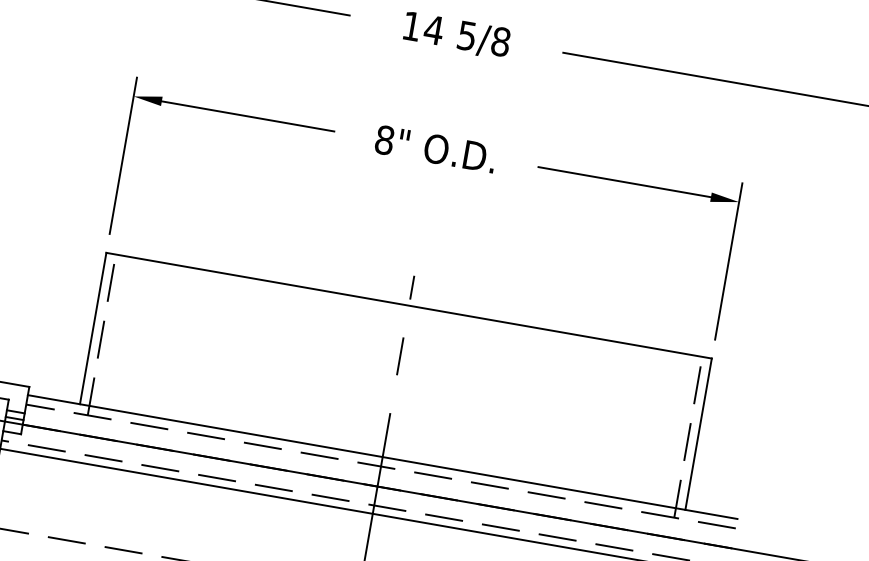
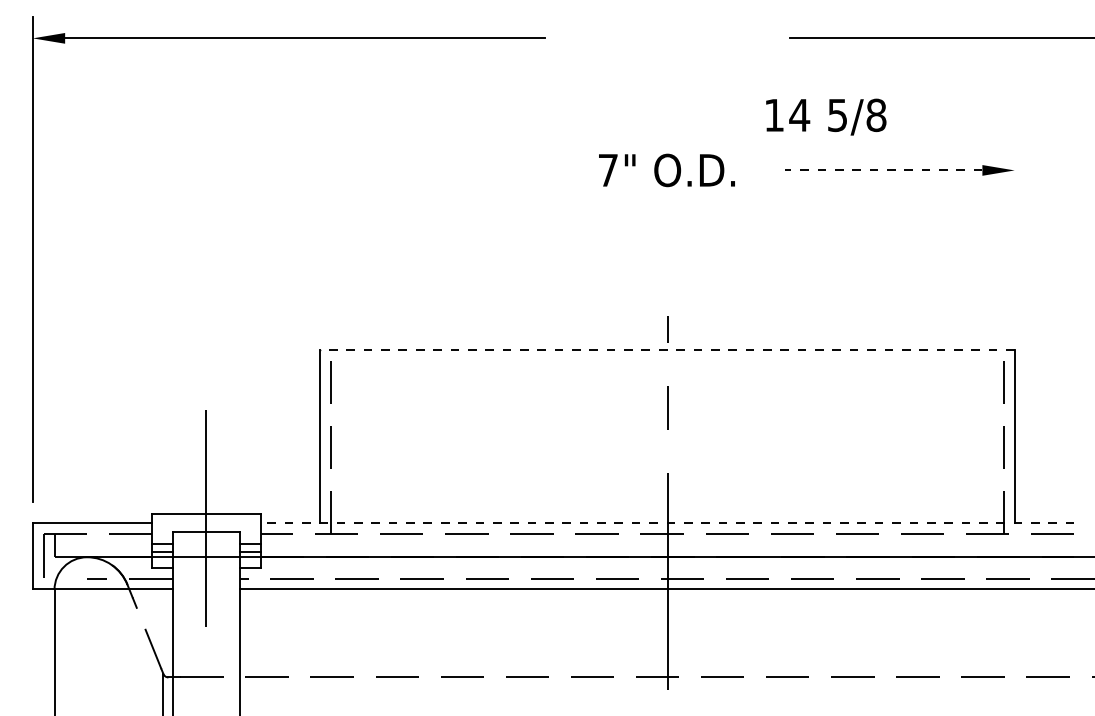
text: (457, 35) -> (826, 116), moved
part: (233, 113) -> (434, 170), removed
text: (384, 140) -> (608, 170), 8" -> 7"
line: (624, 182) -> (883, 170), solid -> dashed
line: (728, 261) -> (1014, 238), removed
line: (409, 305) -> (667, 349), solid -> dashed
line: (382, 457) -> (667, 523), solid -> dashed

